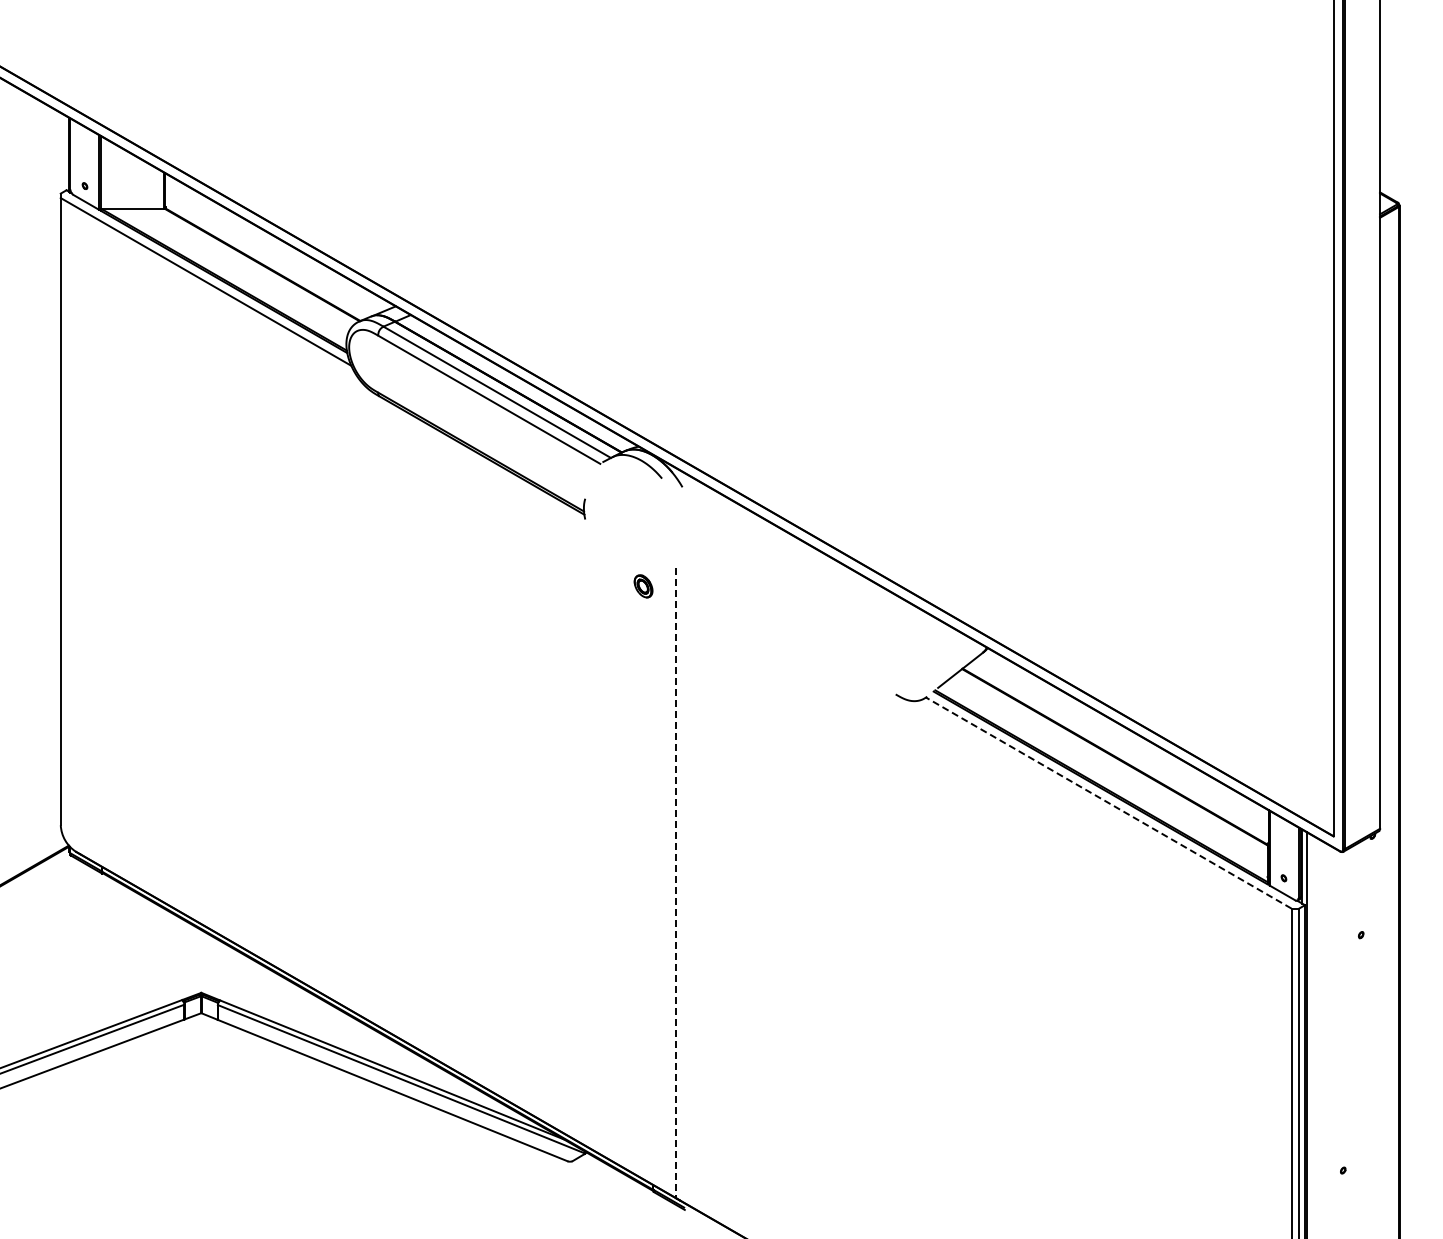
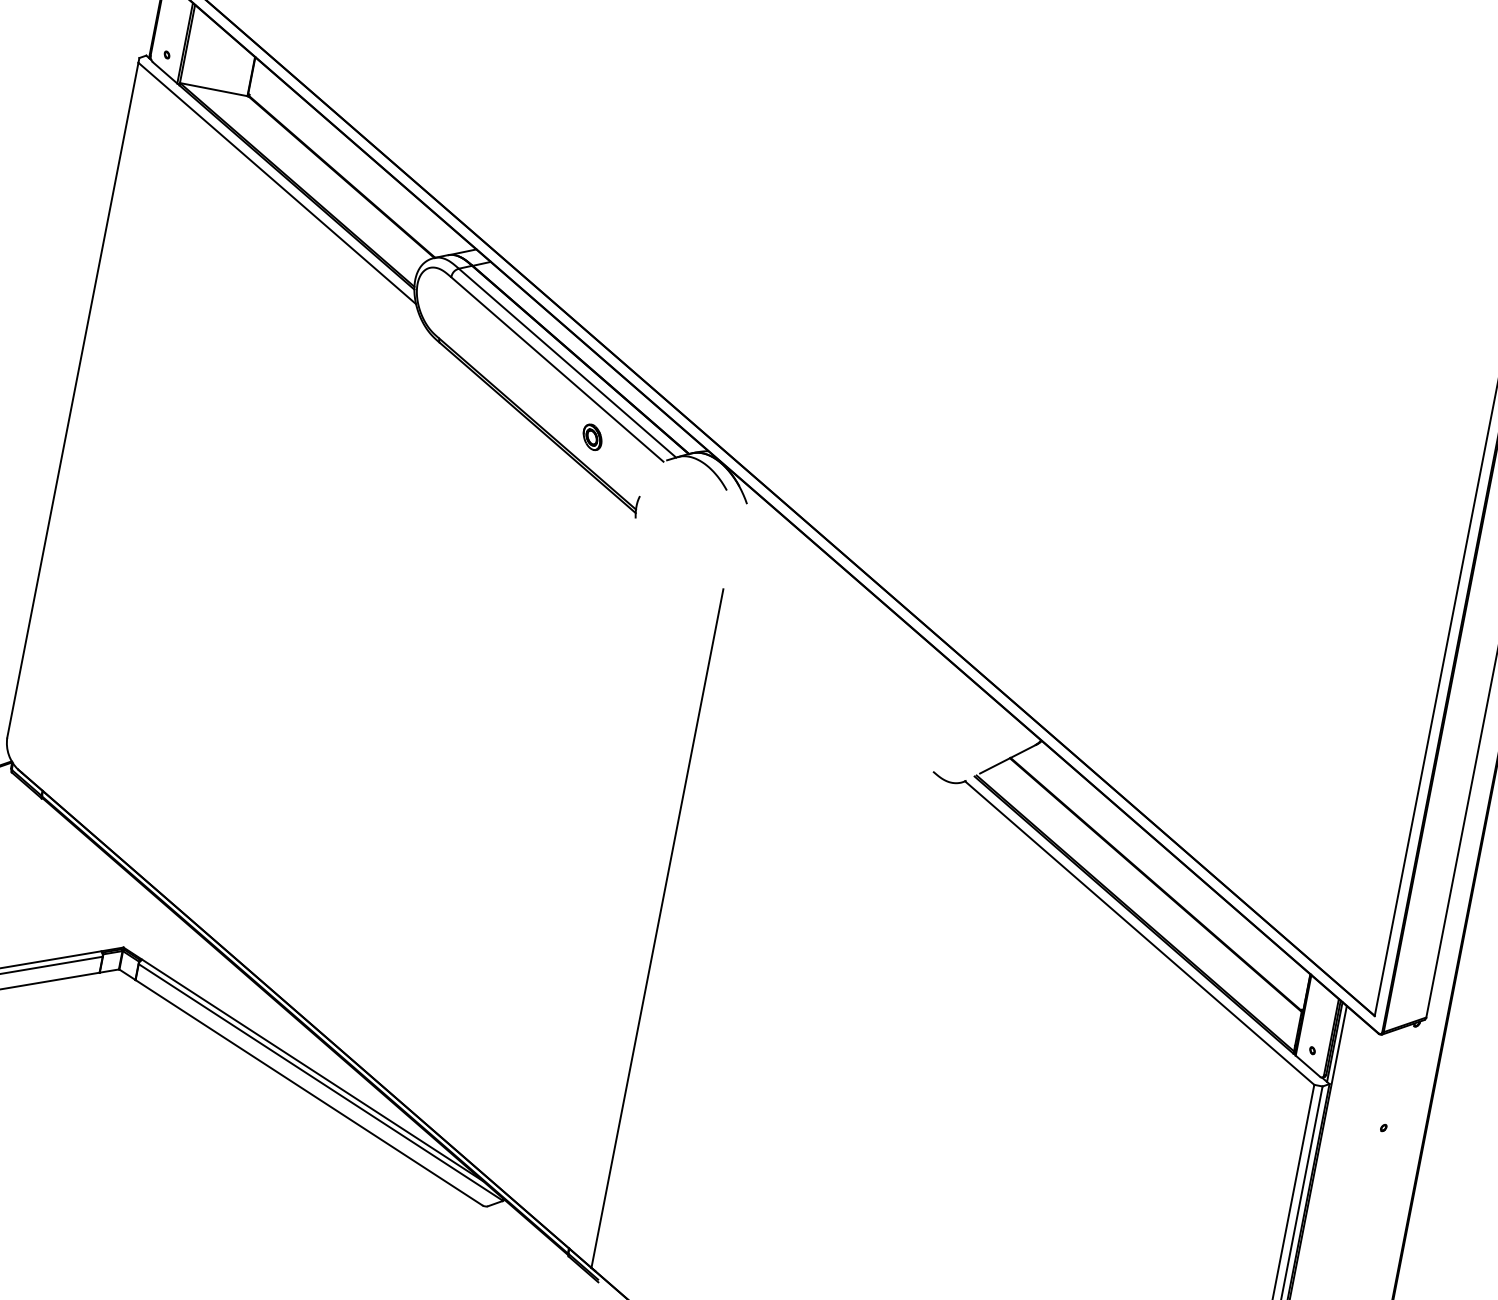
part: (643, 586) -> (592, 437), moved
line: (1108, 802) -> (1139, 932), dashed -> solid
line: (676, 883) -> (657, 929), dashed -> solid

